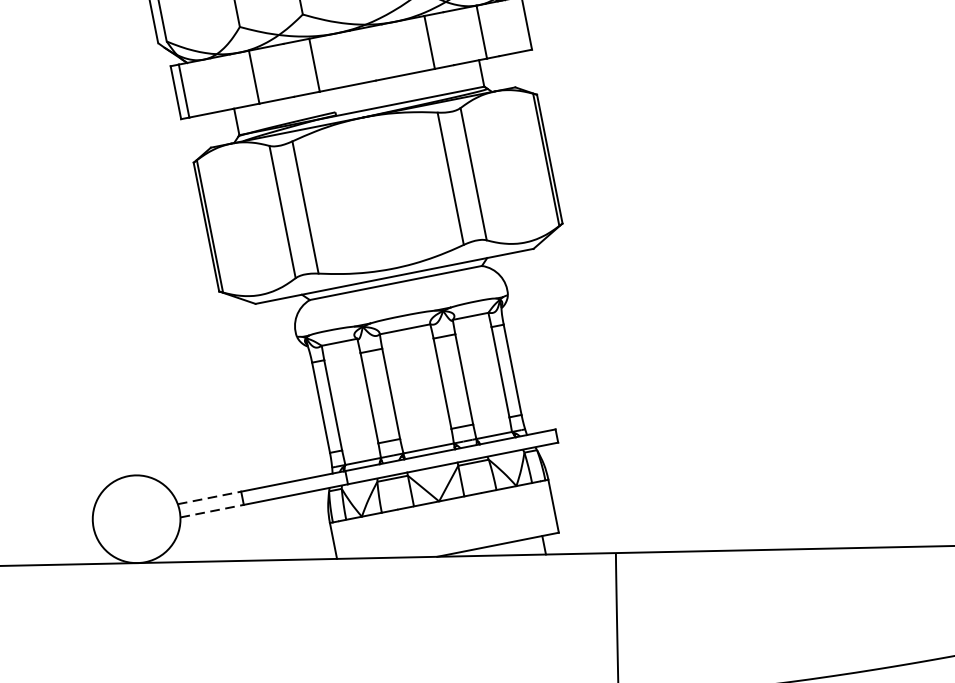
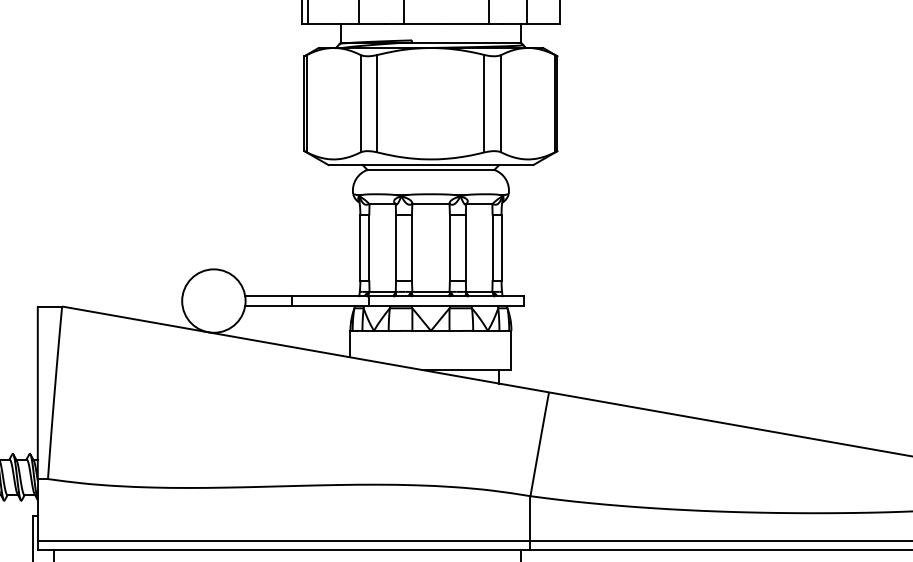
line: (210, 498) -> (269, 296), dashed -> solid
line: (213, 510) -> (269, 305), dashed -> solid

